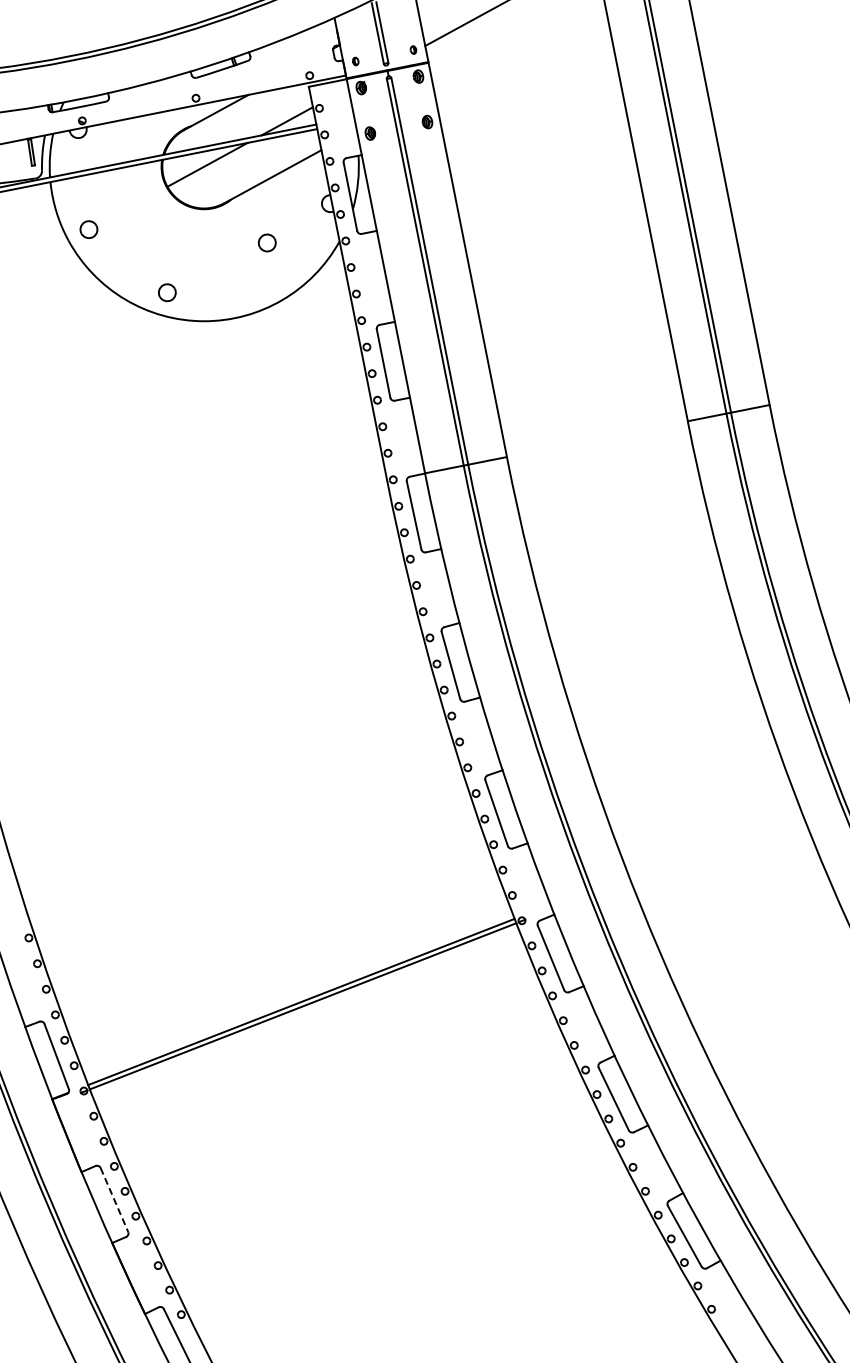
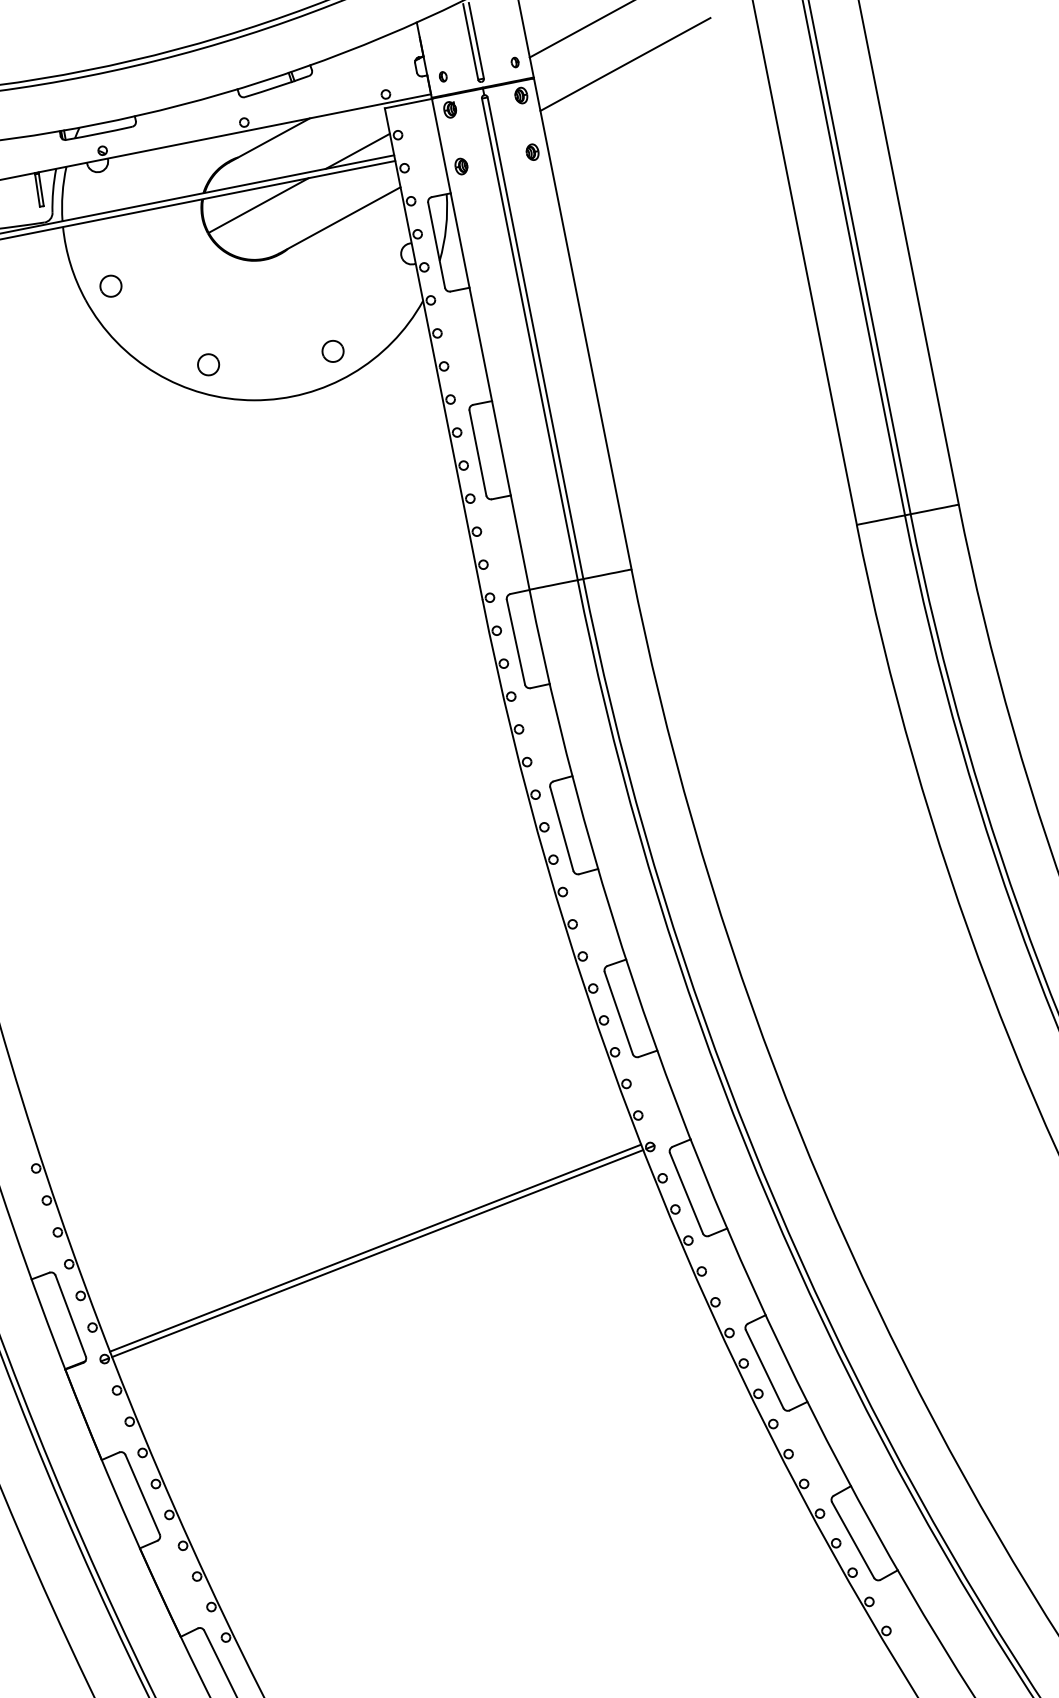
line: (501, 51) -> (624, 64), added
part: (266, 242) -> (332, 350), moved
line: (114, 1199) -> (142, 1494), dashed -> solid

